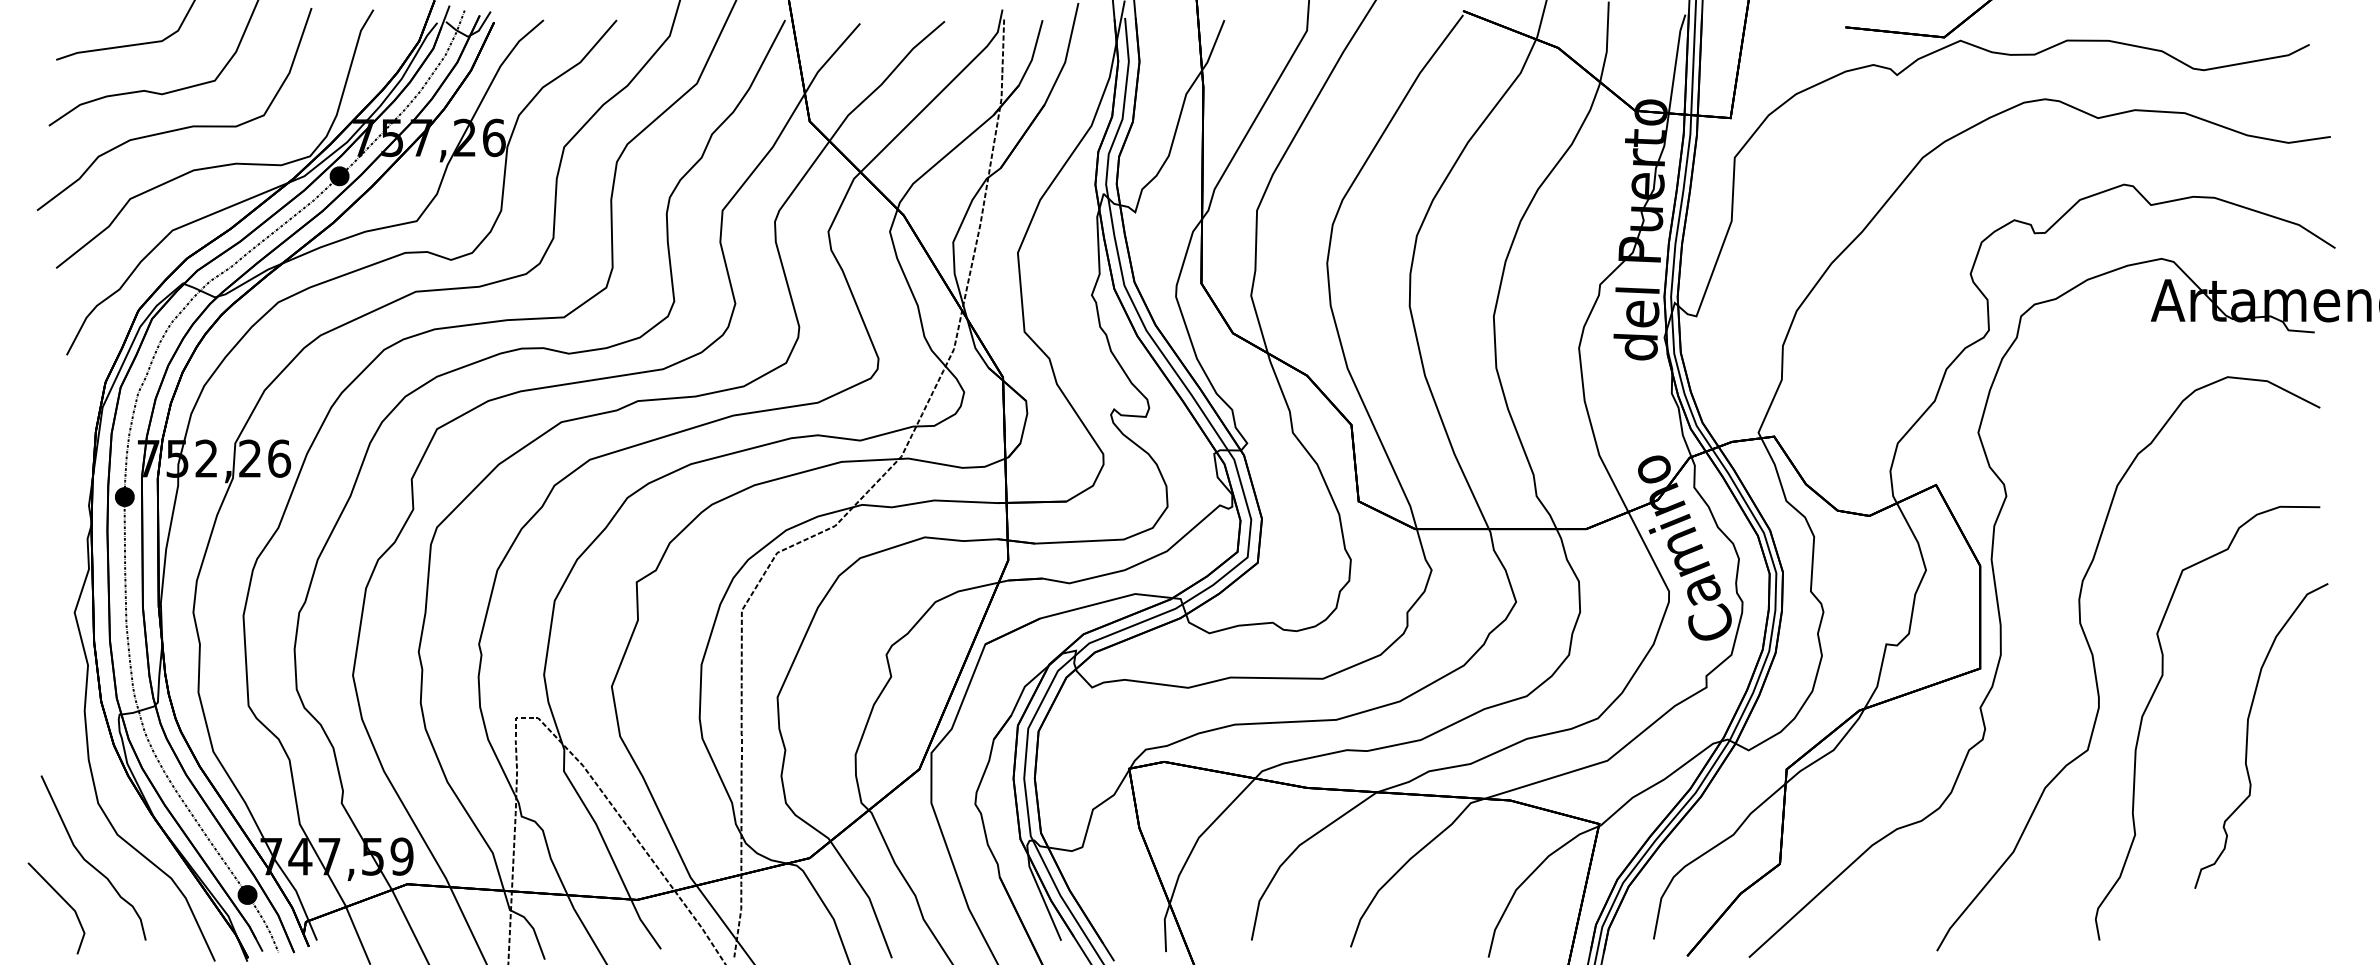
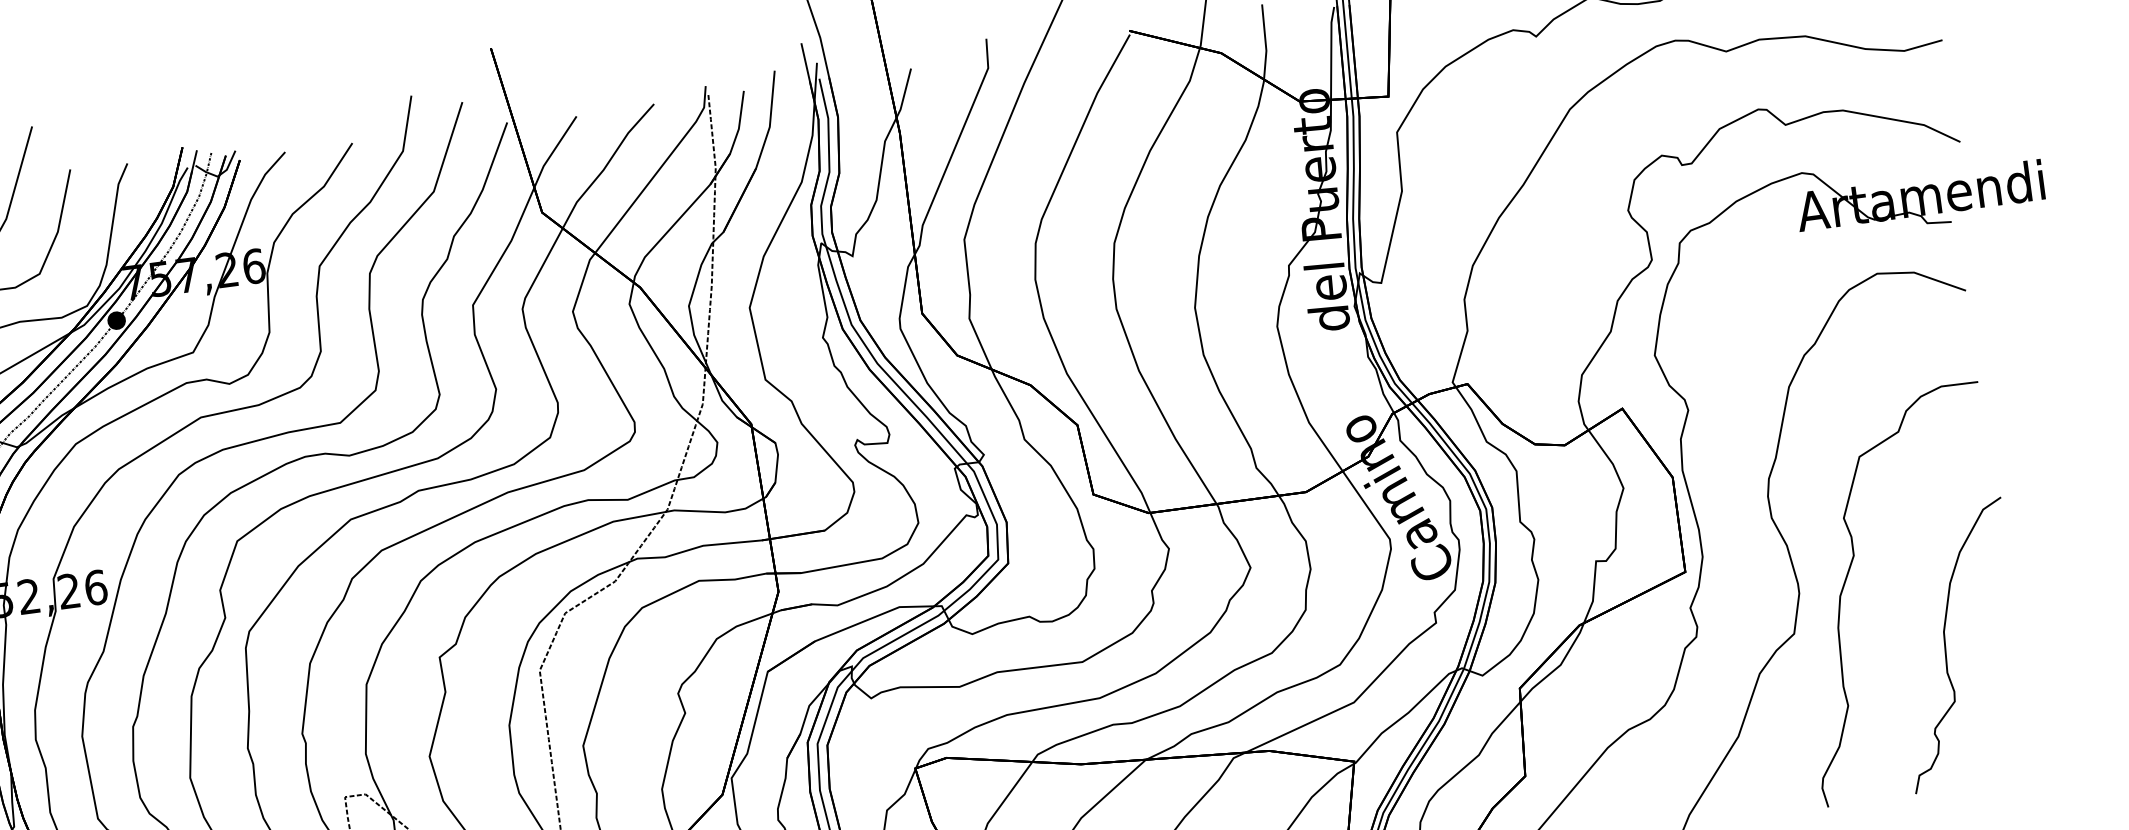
part: (2248, 735) -> (1946, 646), moved

